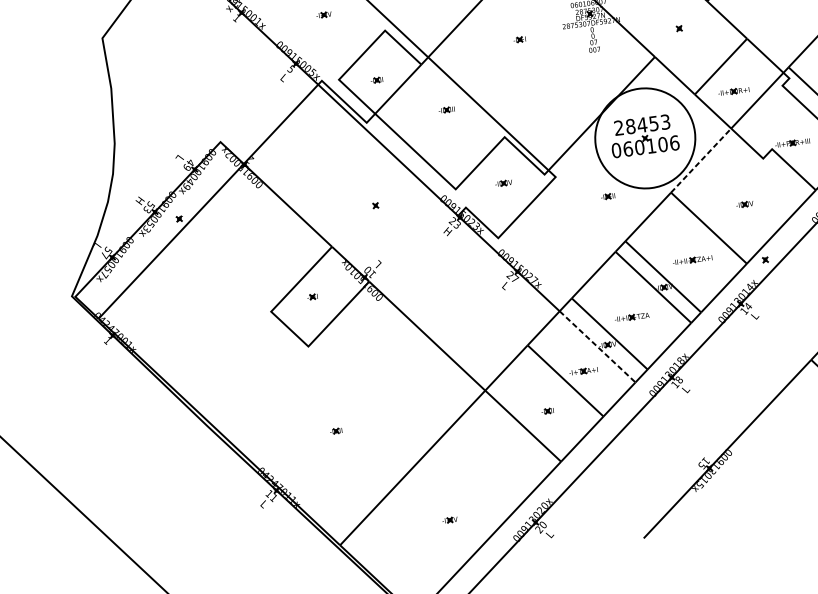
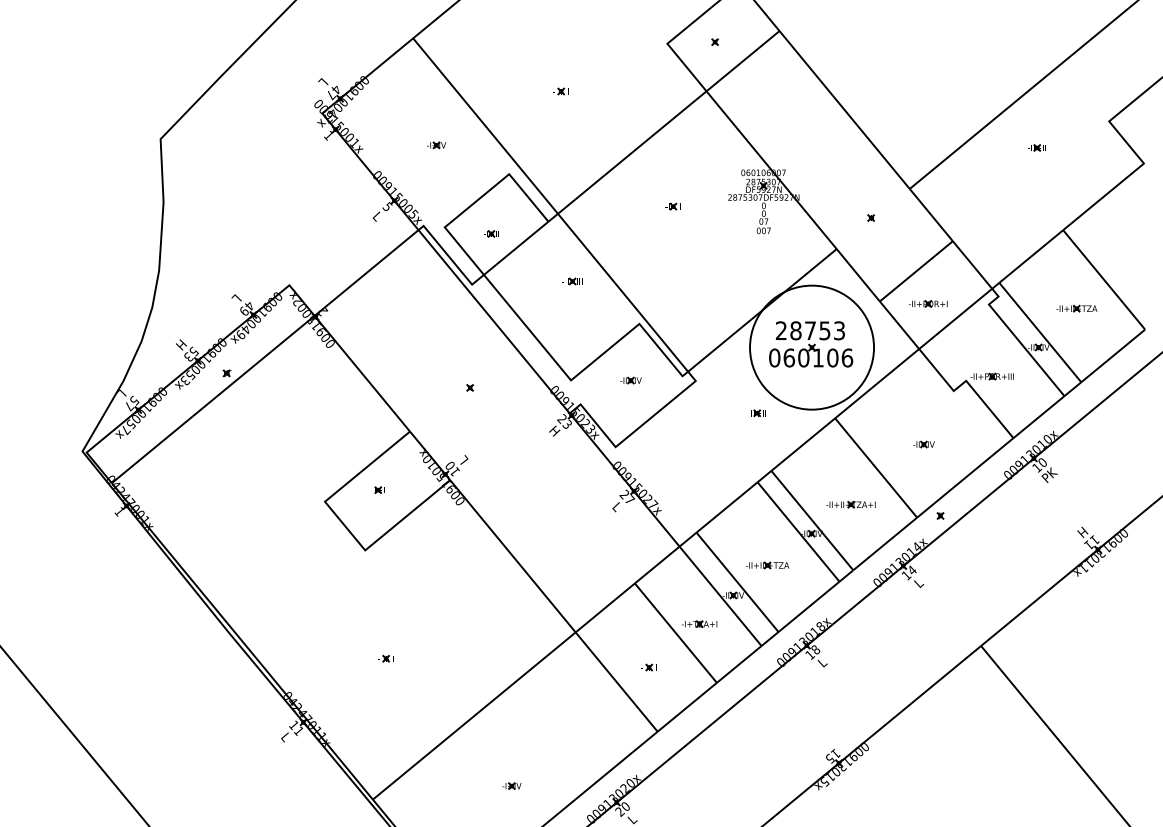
text: (642, 124) -> (810, 330), 28453 -> 28753
line: (701, 160) -> (877, 383), dashed -> solid
line: (597, 347) -> (720, 596), dashed -> solid

